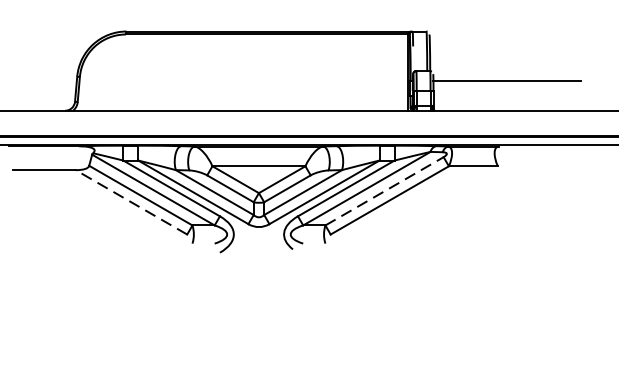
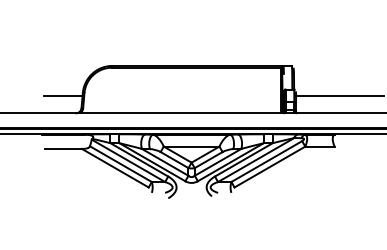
line: (43, 80) -> (62, 95), added
line: (384, 191) -> (266, 161), dashed -> solid
line: (131, 202) -> (115, 168), dashed -> solid

